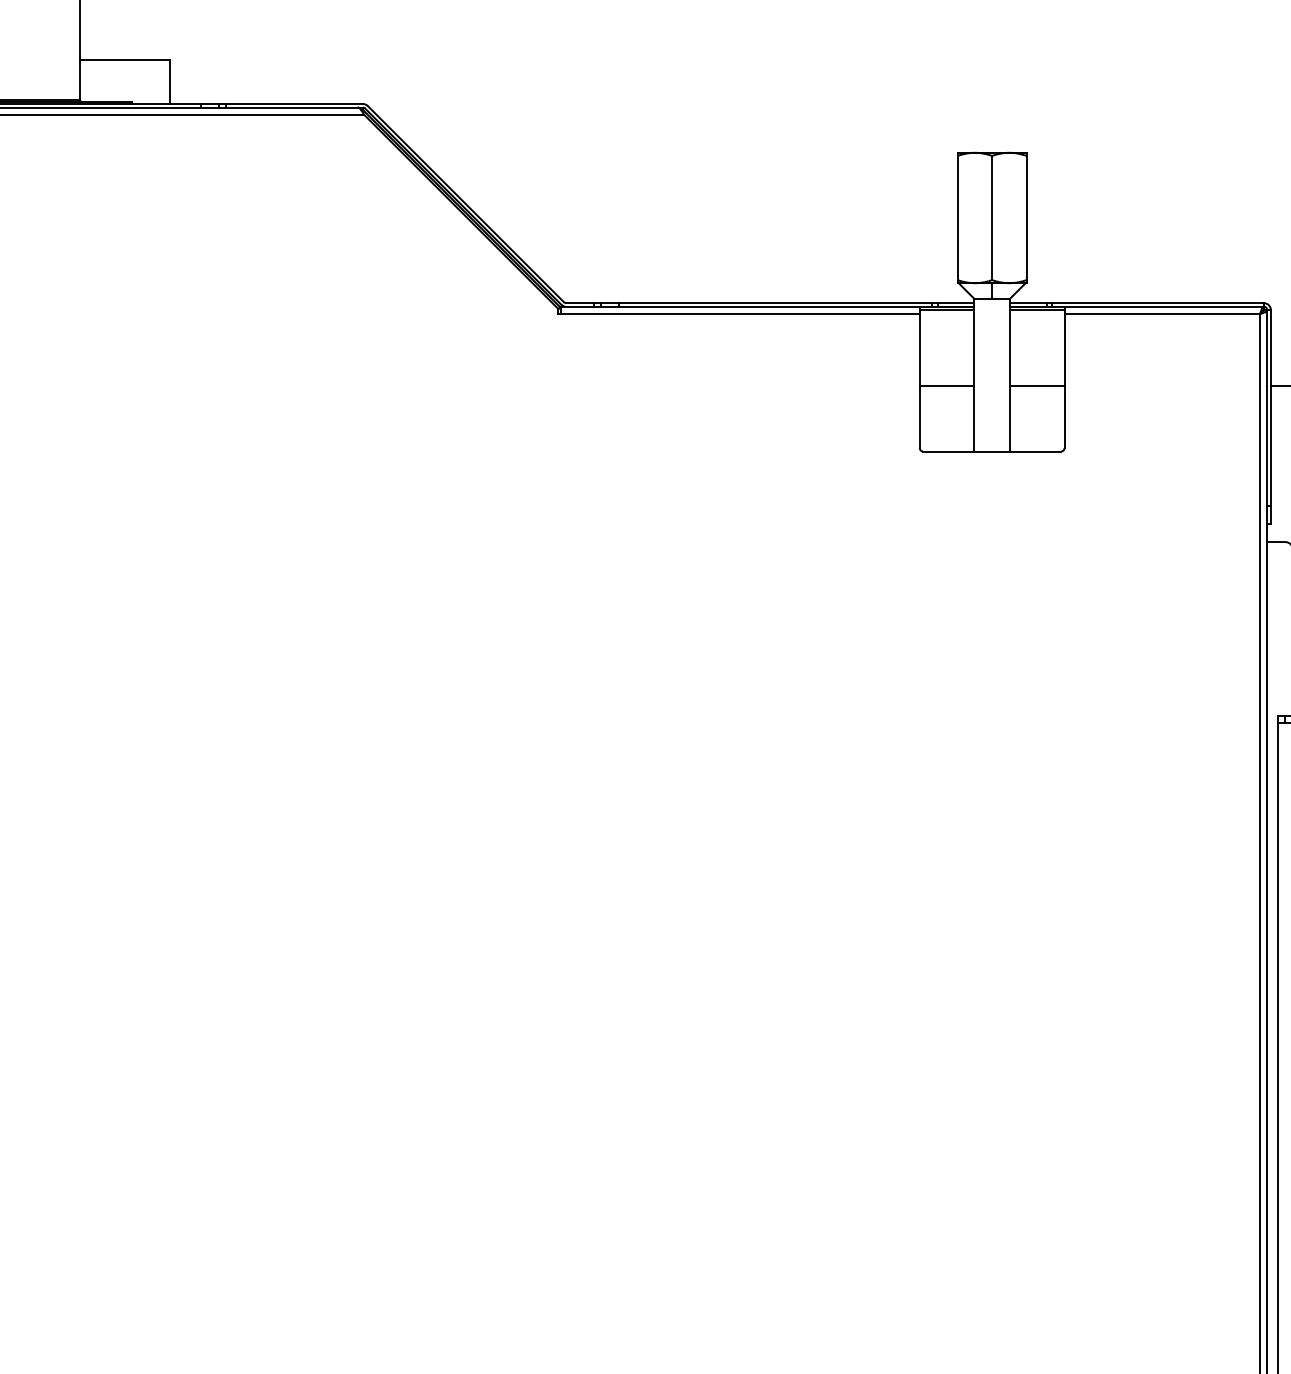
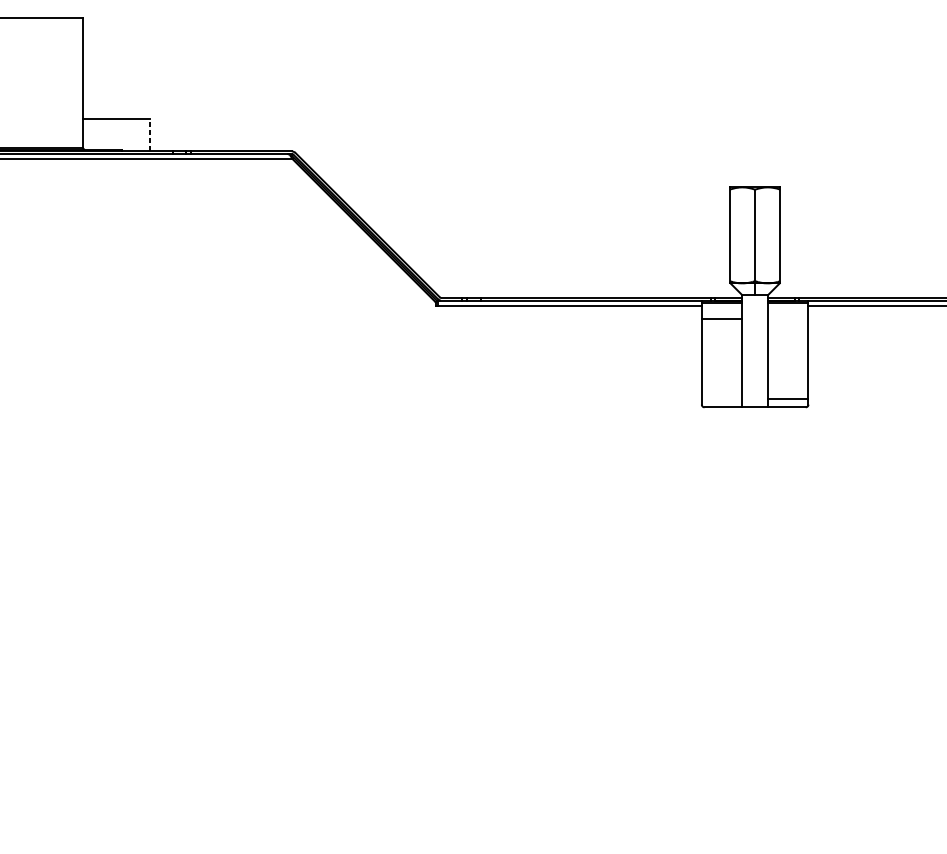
line: (170, 82) -> (150, 135), solid -> dashed
line: (946, 386) -> (721, 318), moved
line: (1037, 386) -> (788, 399), moved

